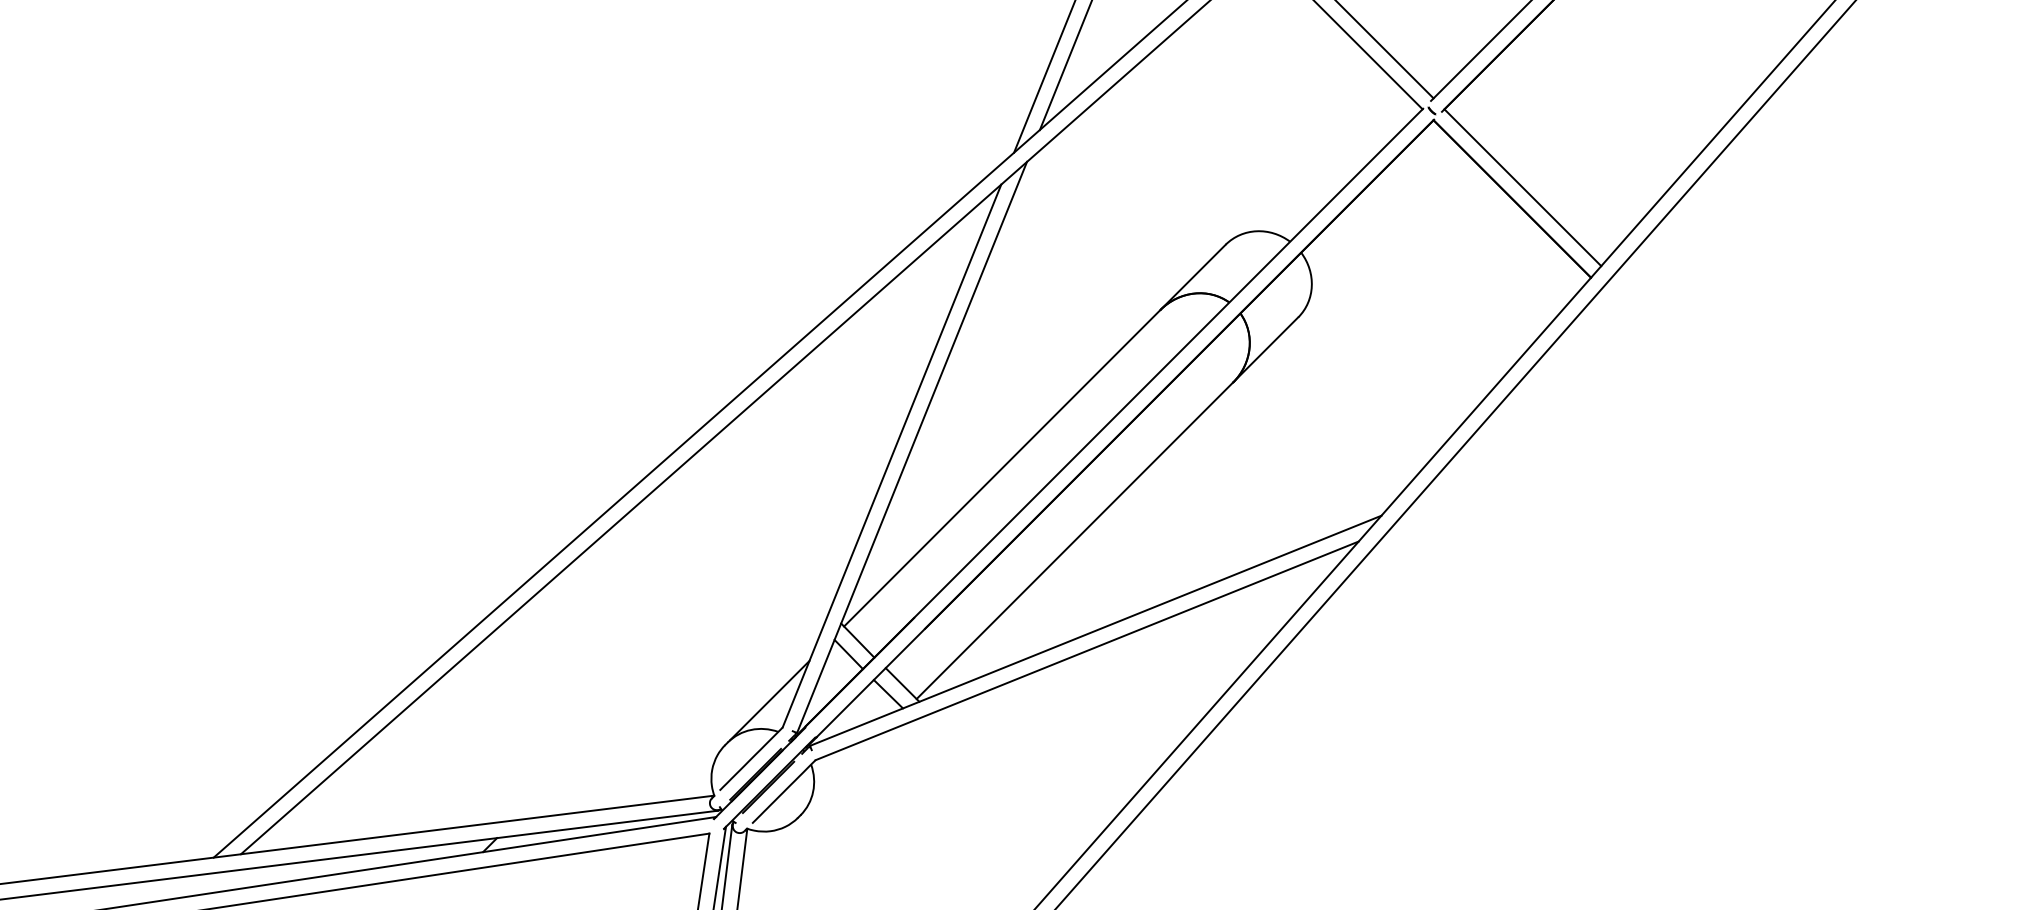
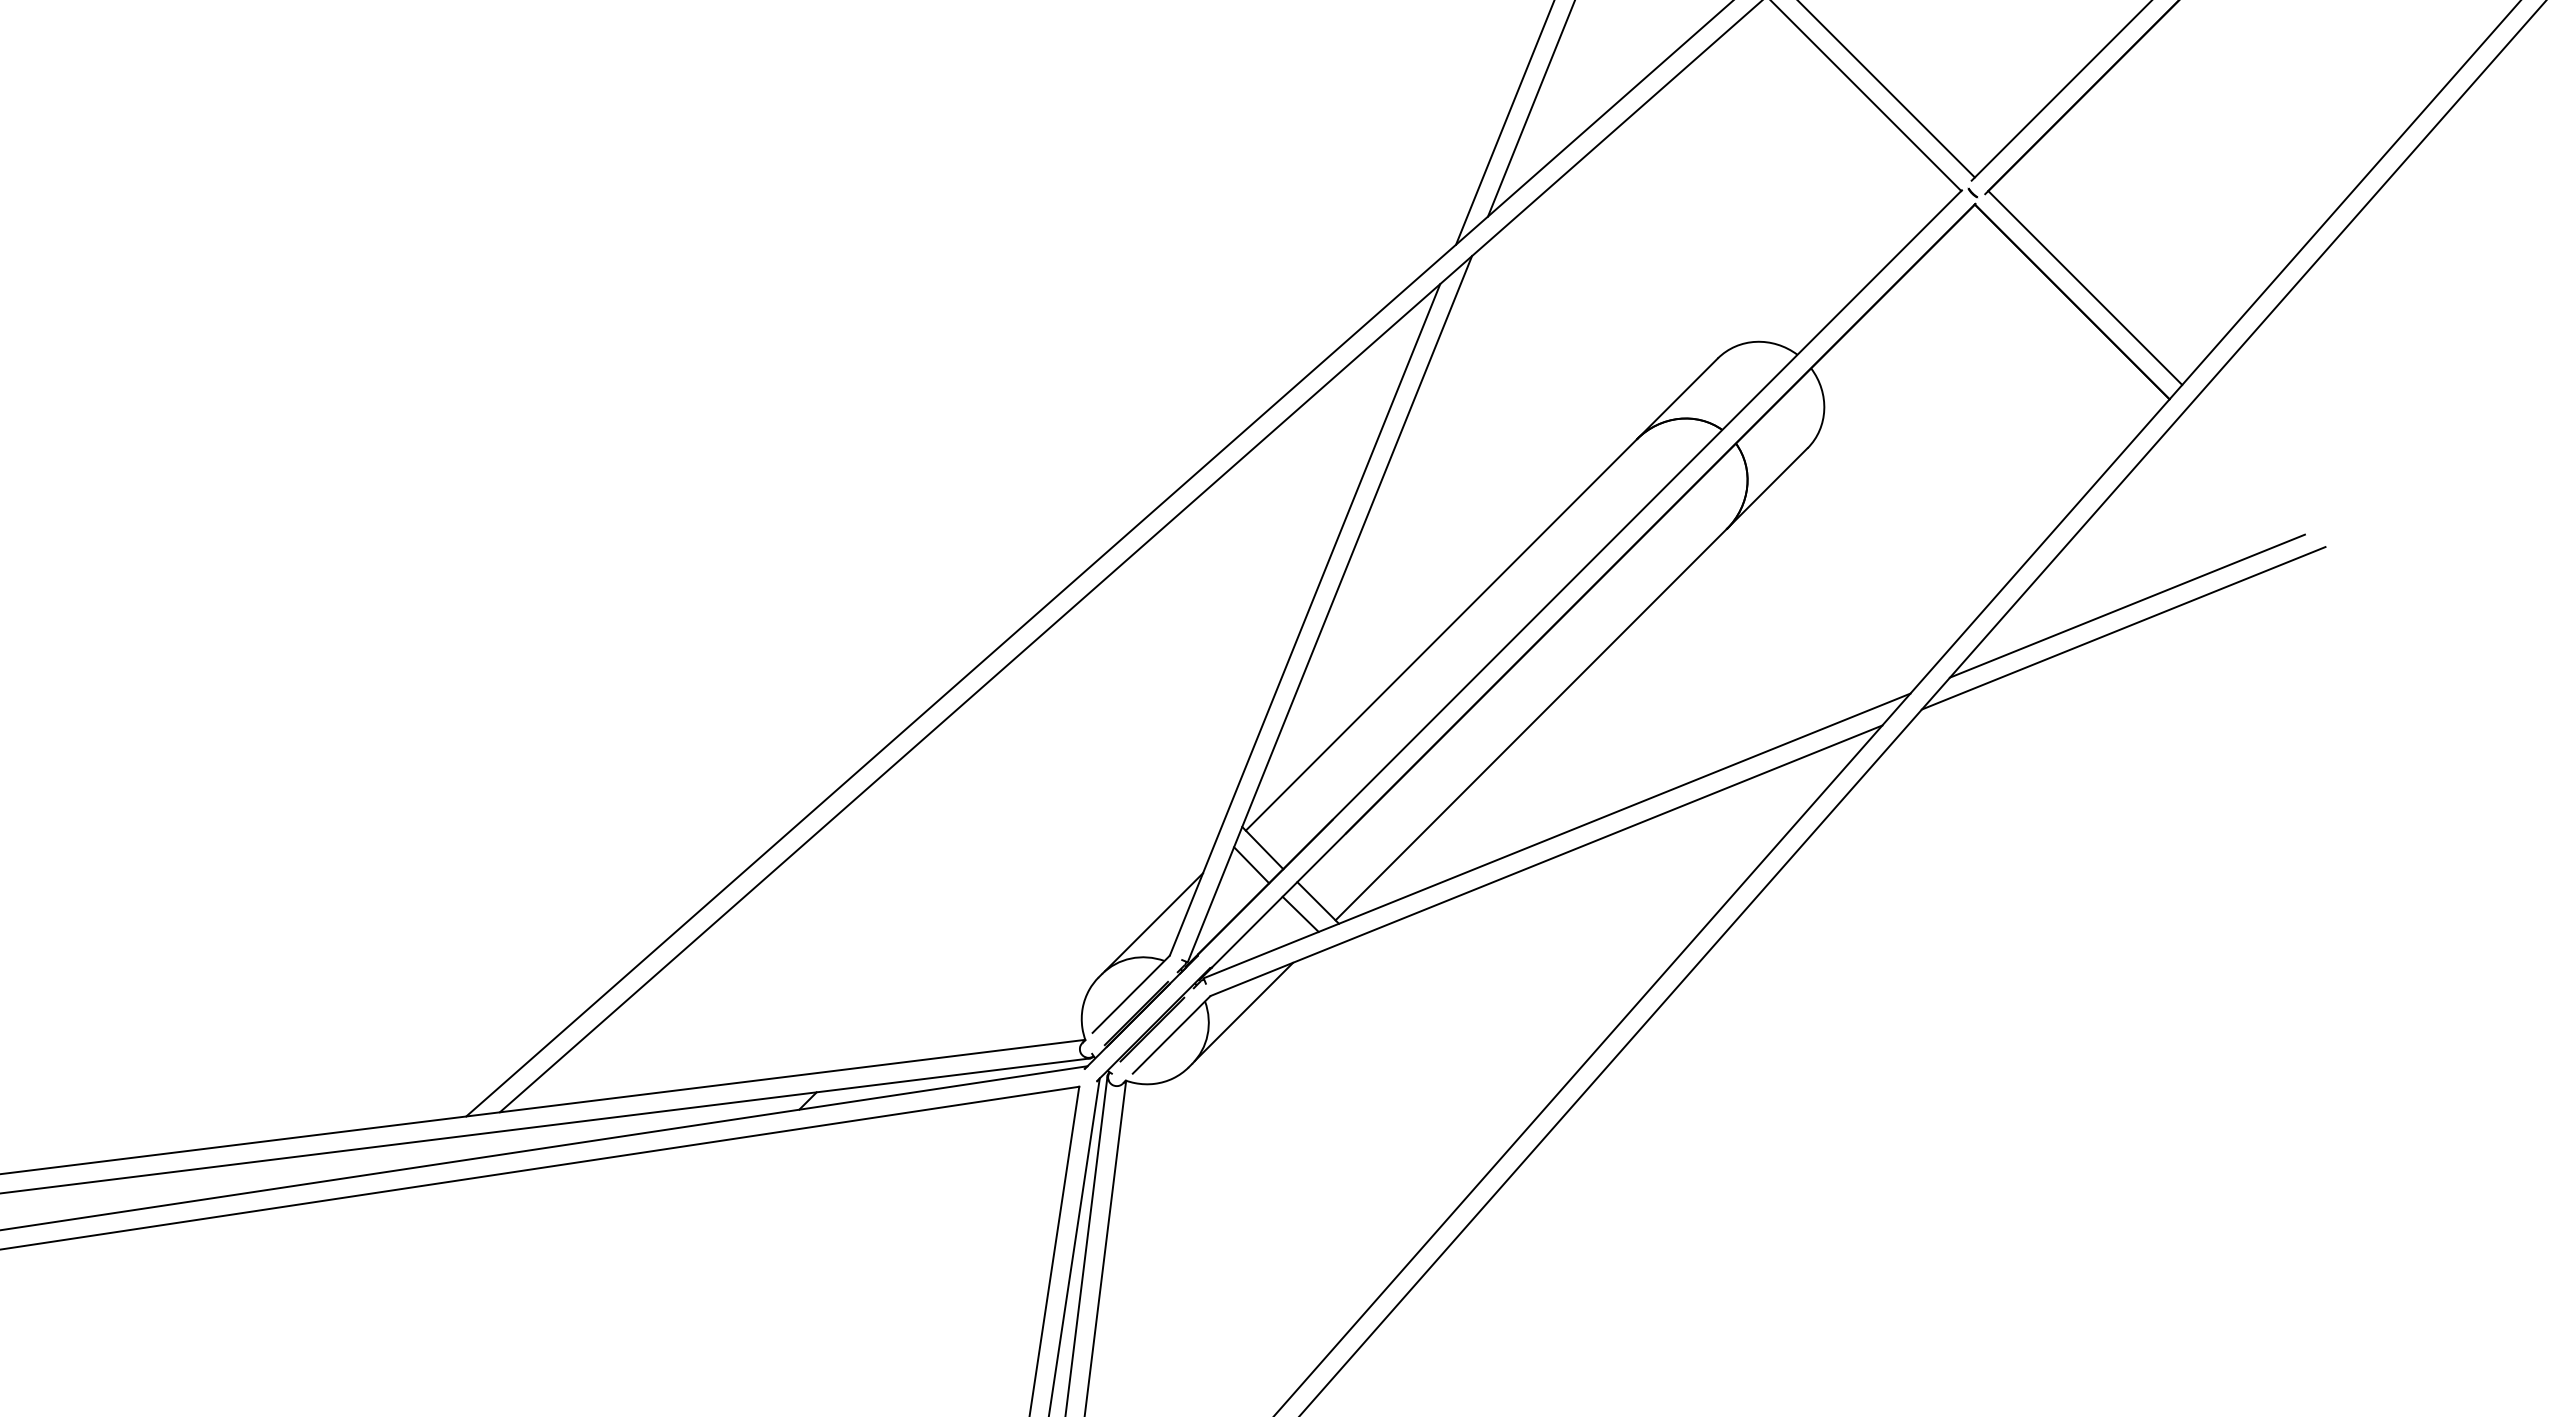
line: (1556, 444) -> (2126, 605), added
line: (1553, 463) -> (2123, 628), added
line: (842, 772) -> (1243, 1011), added

